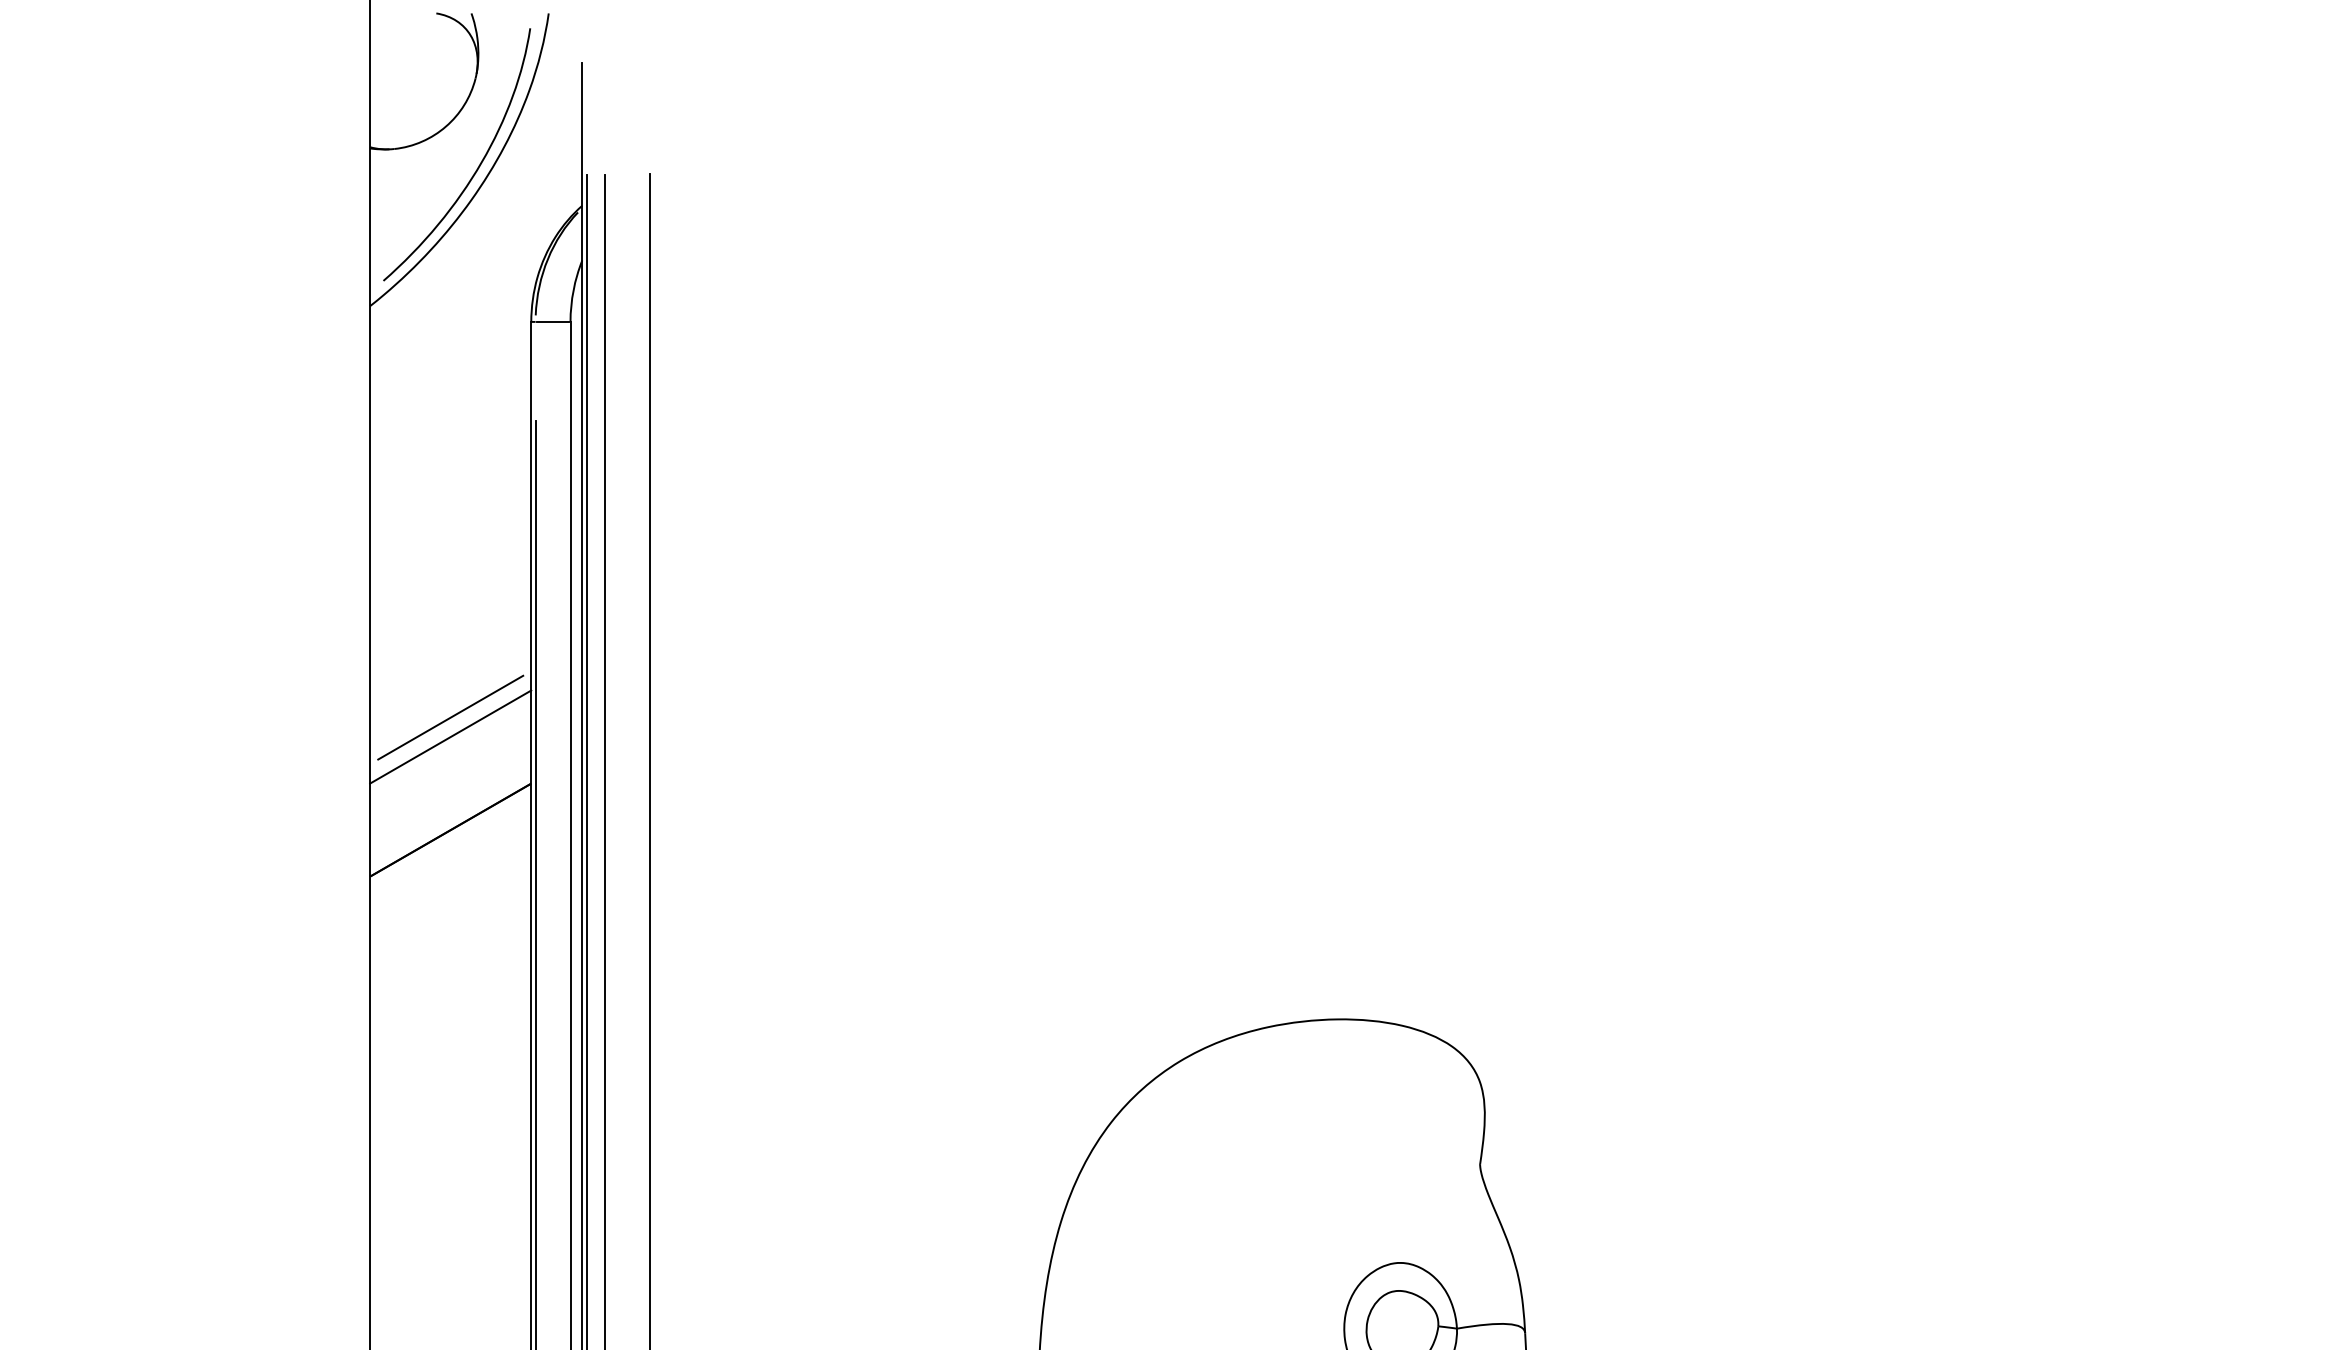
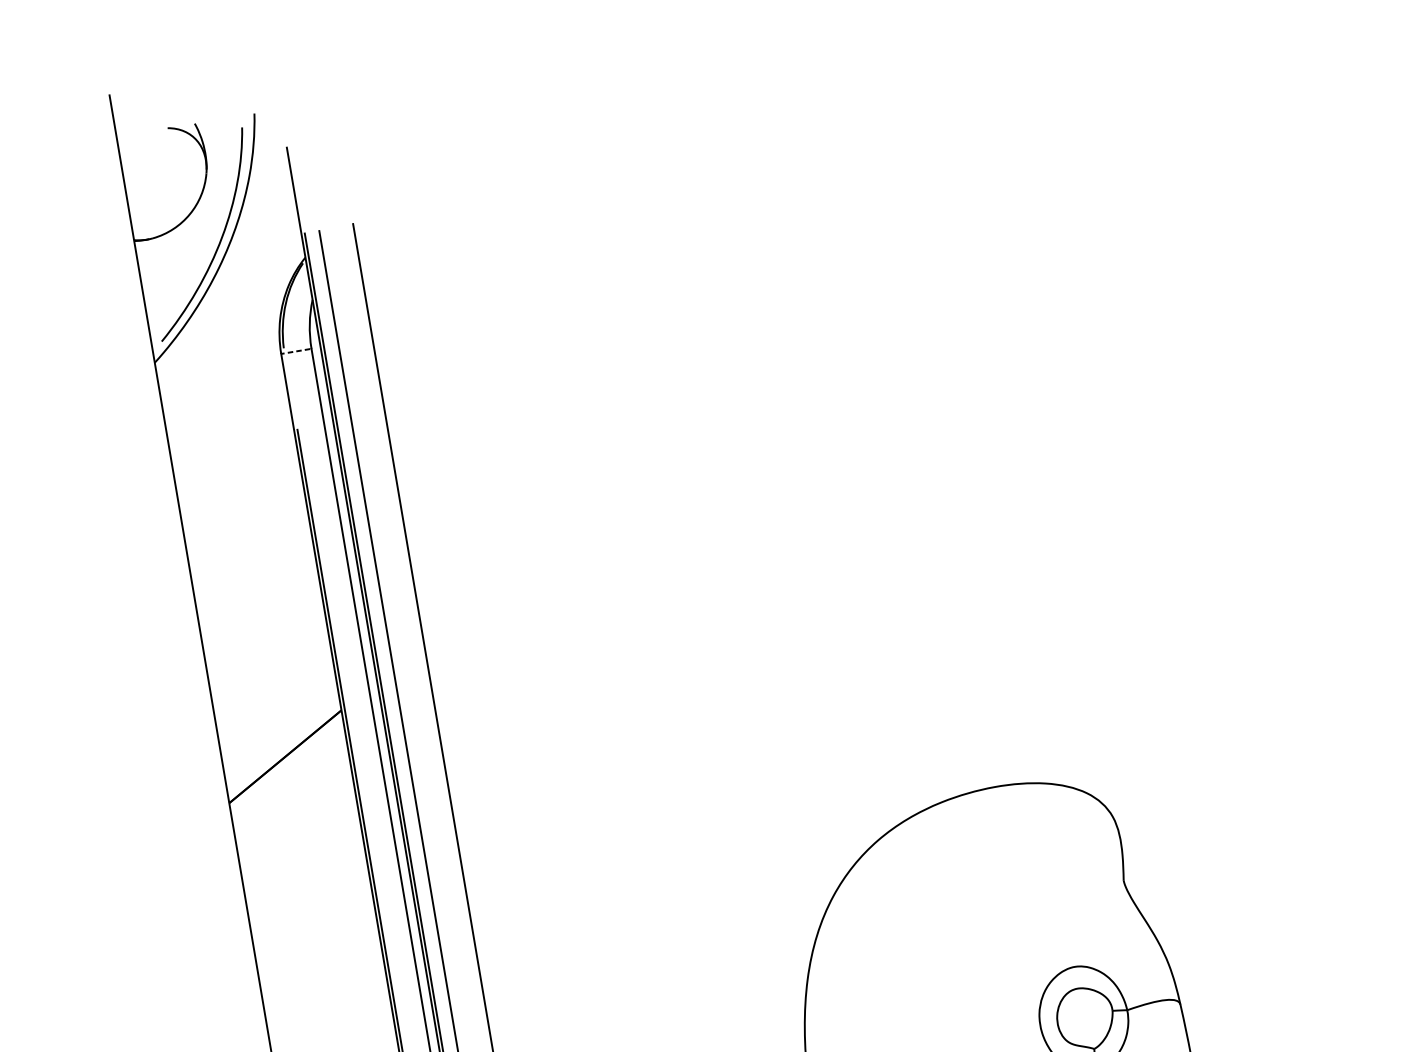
line: (553, 321) -> (298, 350), solid -> dashed
line: (450, 717) -> (270, 669), removed
line: (450, 736) -> (273, 684), removed

